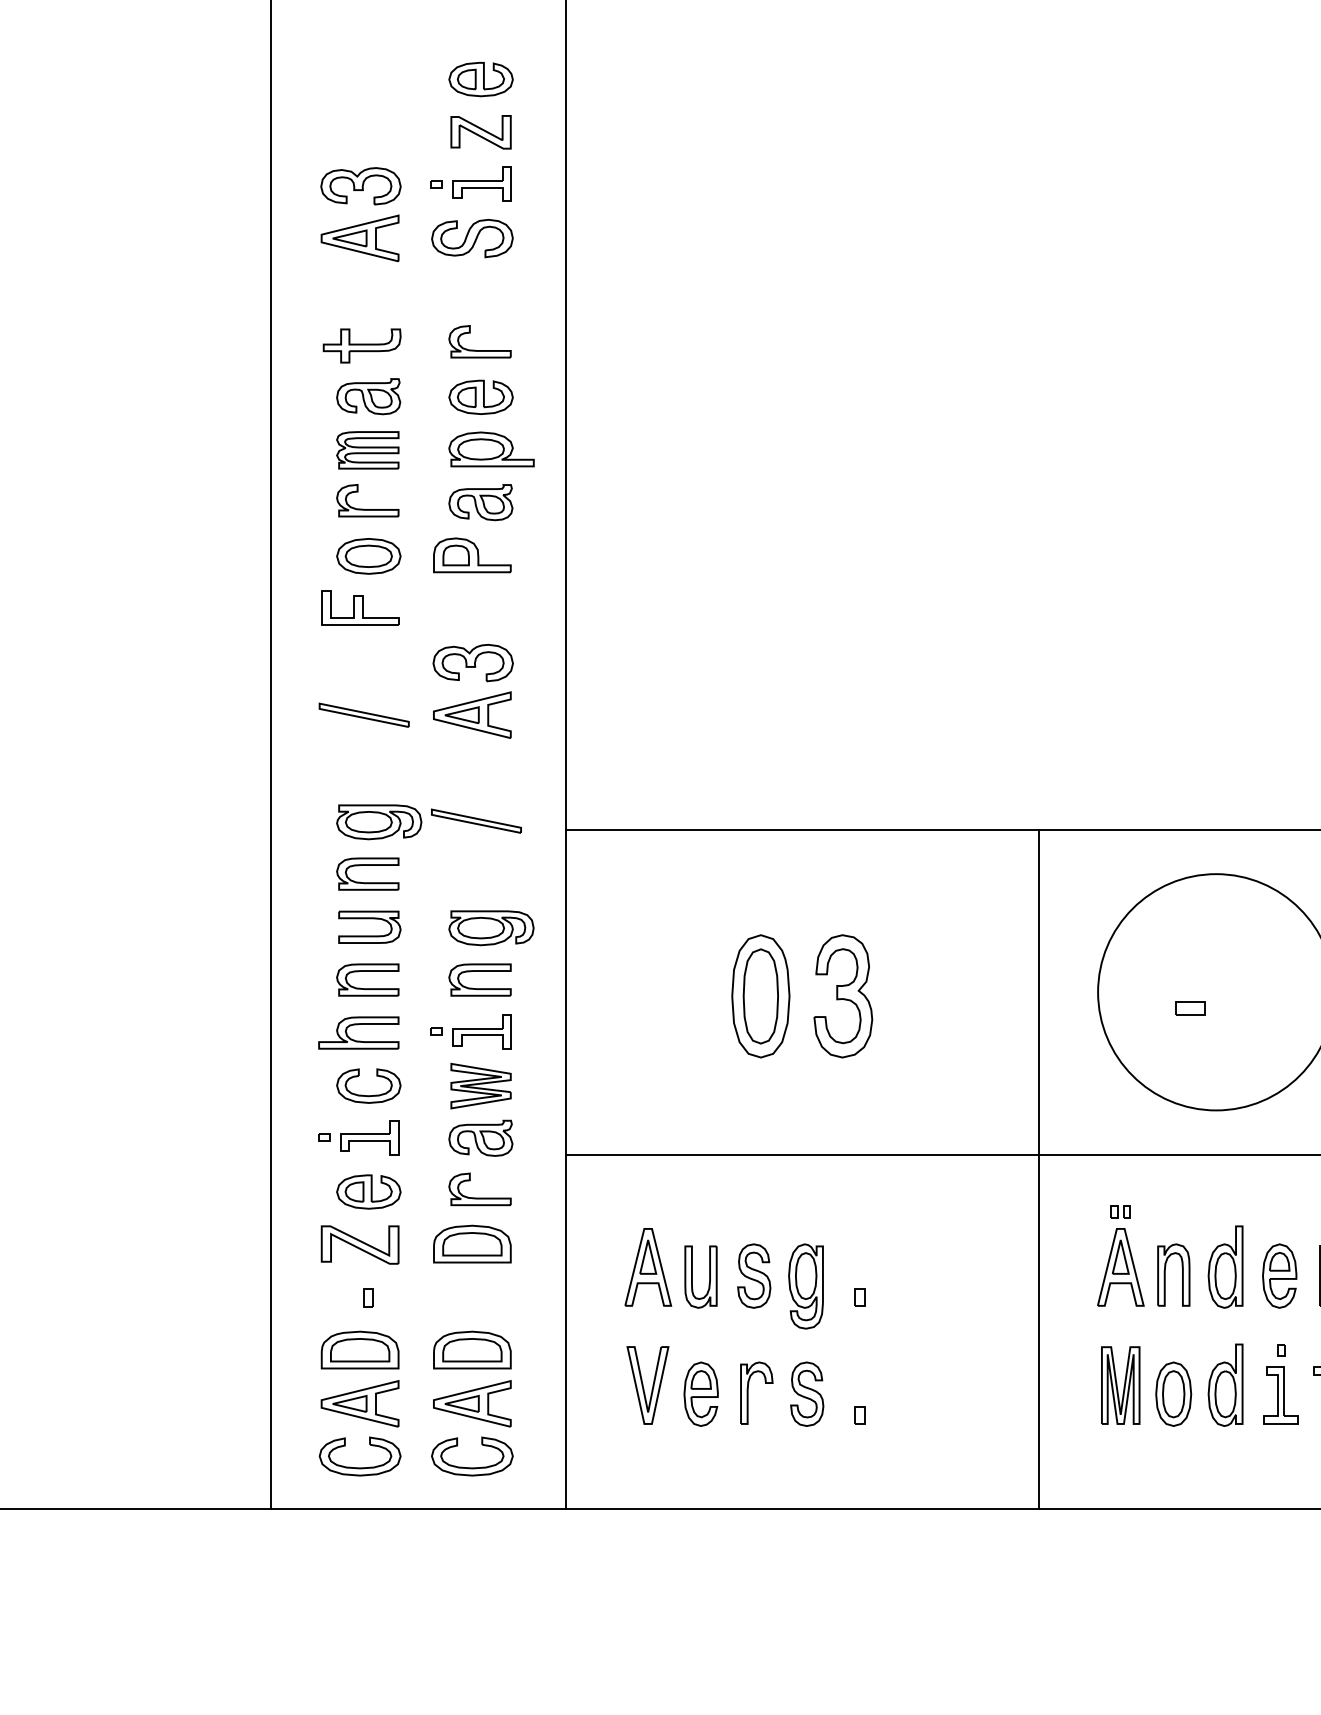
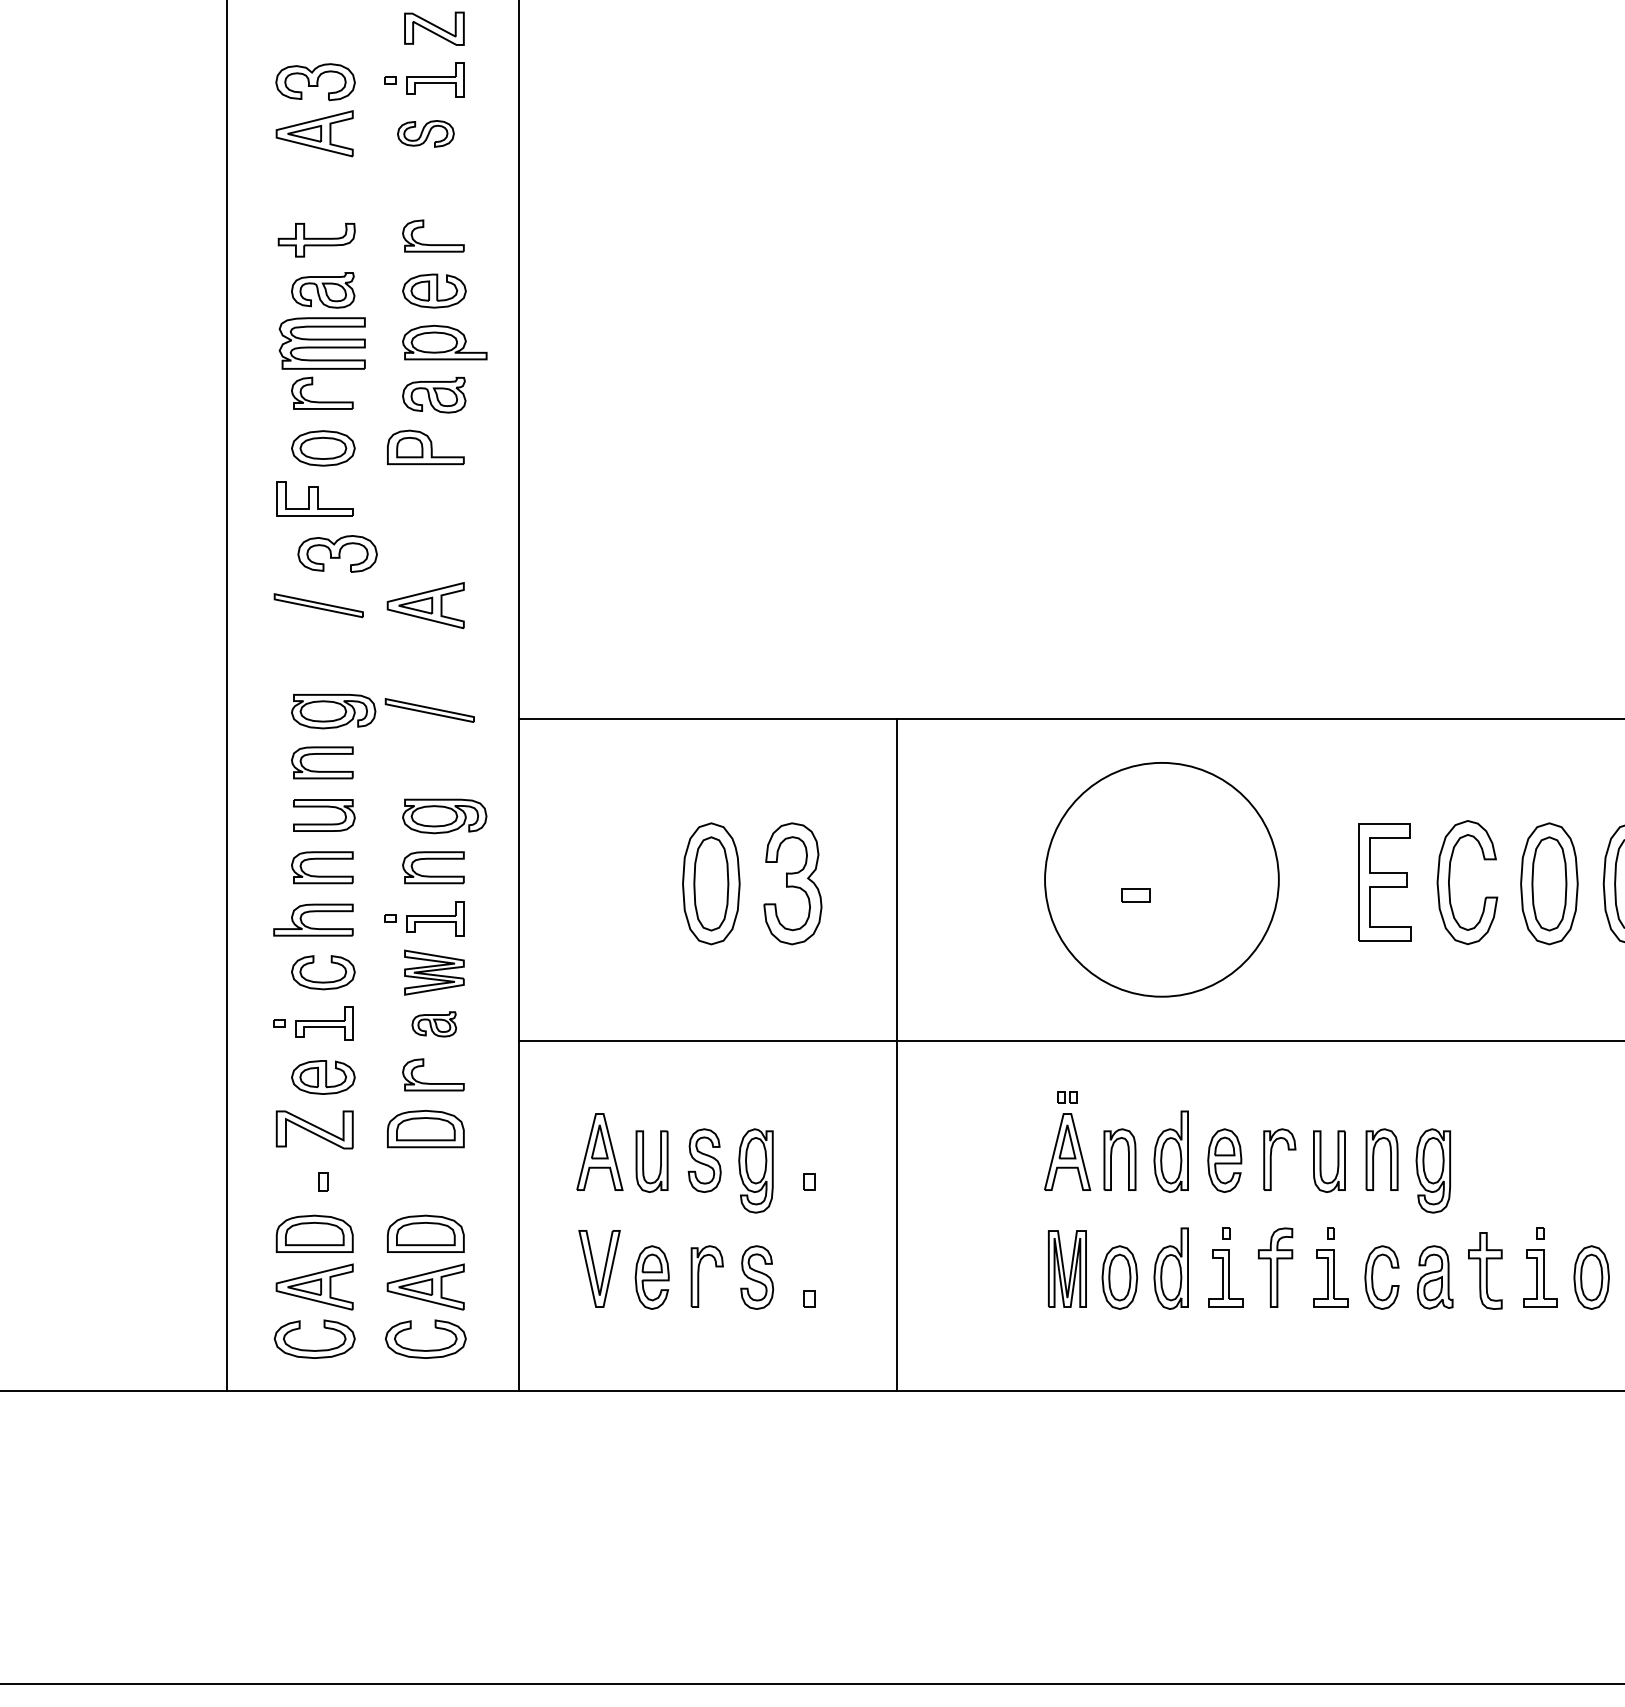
part: (472, 238) -> (425, 133), size x0.7
part: (367, 450) -> (322, 343), size x1.4
part: (473, 662) -> (337, 553), moved
part: (481, 1138) -> (434, 1024), size x0.7
line: (1038, 1169) -> (896, 1055), moved

